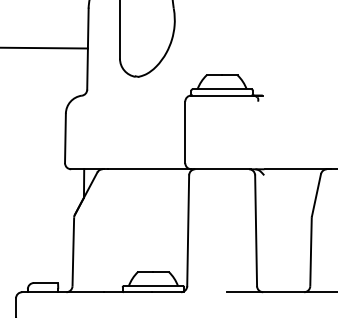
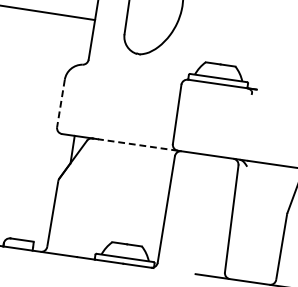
line: (65, 138) -> (60, 103), solid -> dashed
line: (149, 169) -> (137, 145), solid -> dashed

